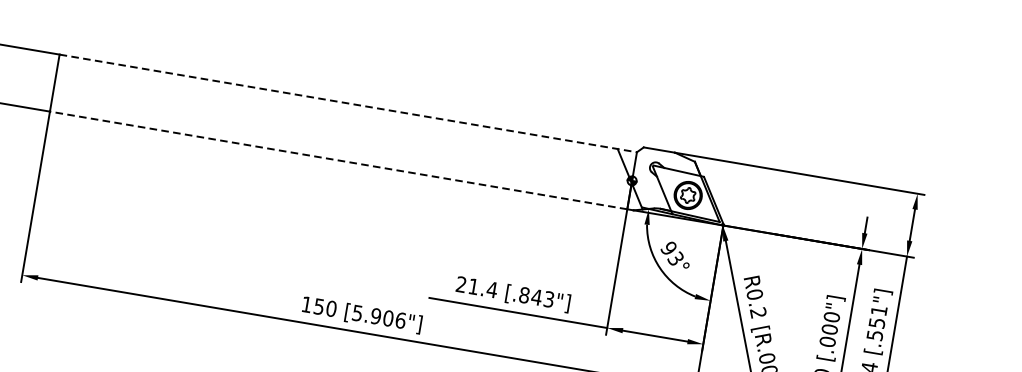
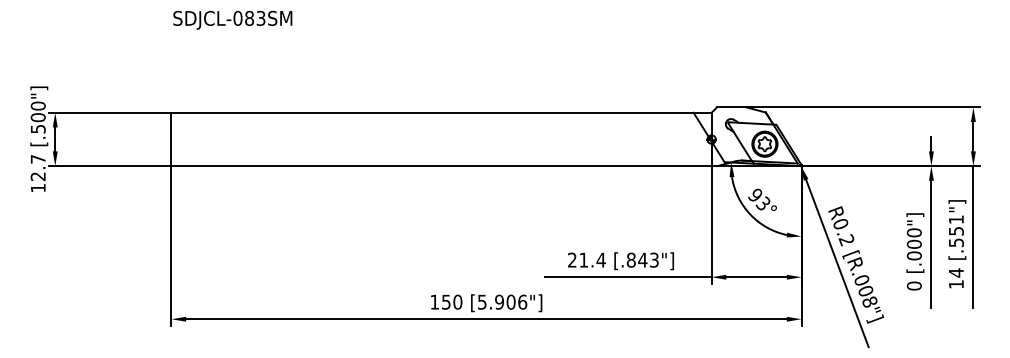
line: (349, 103) -> (442, 112), dashed -> solid
line: (338, 160) -> (441, 166), dashed -> solid

